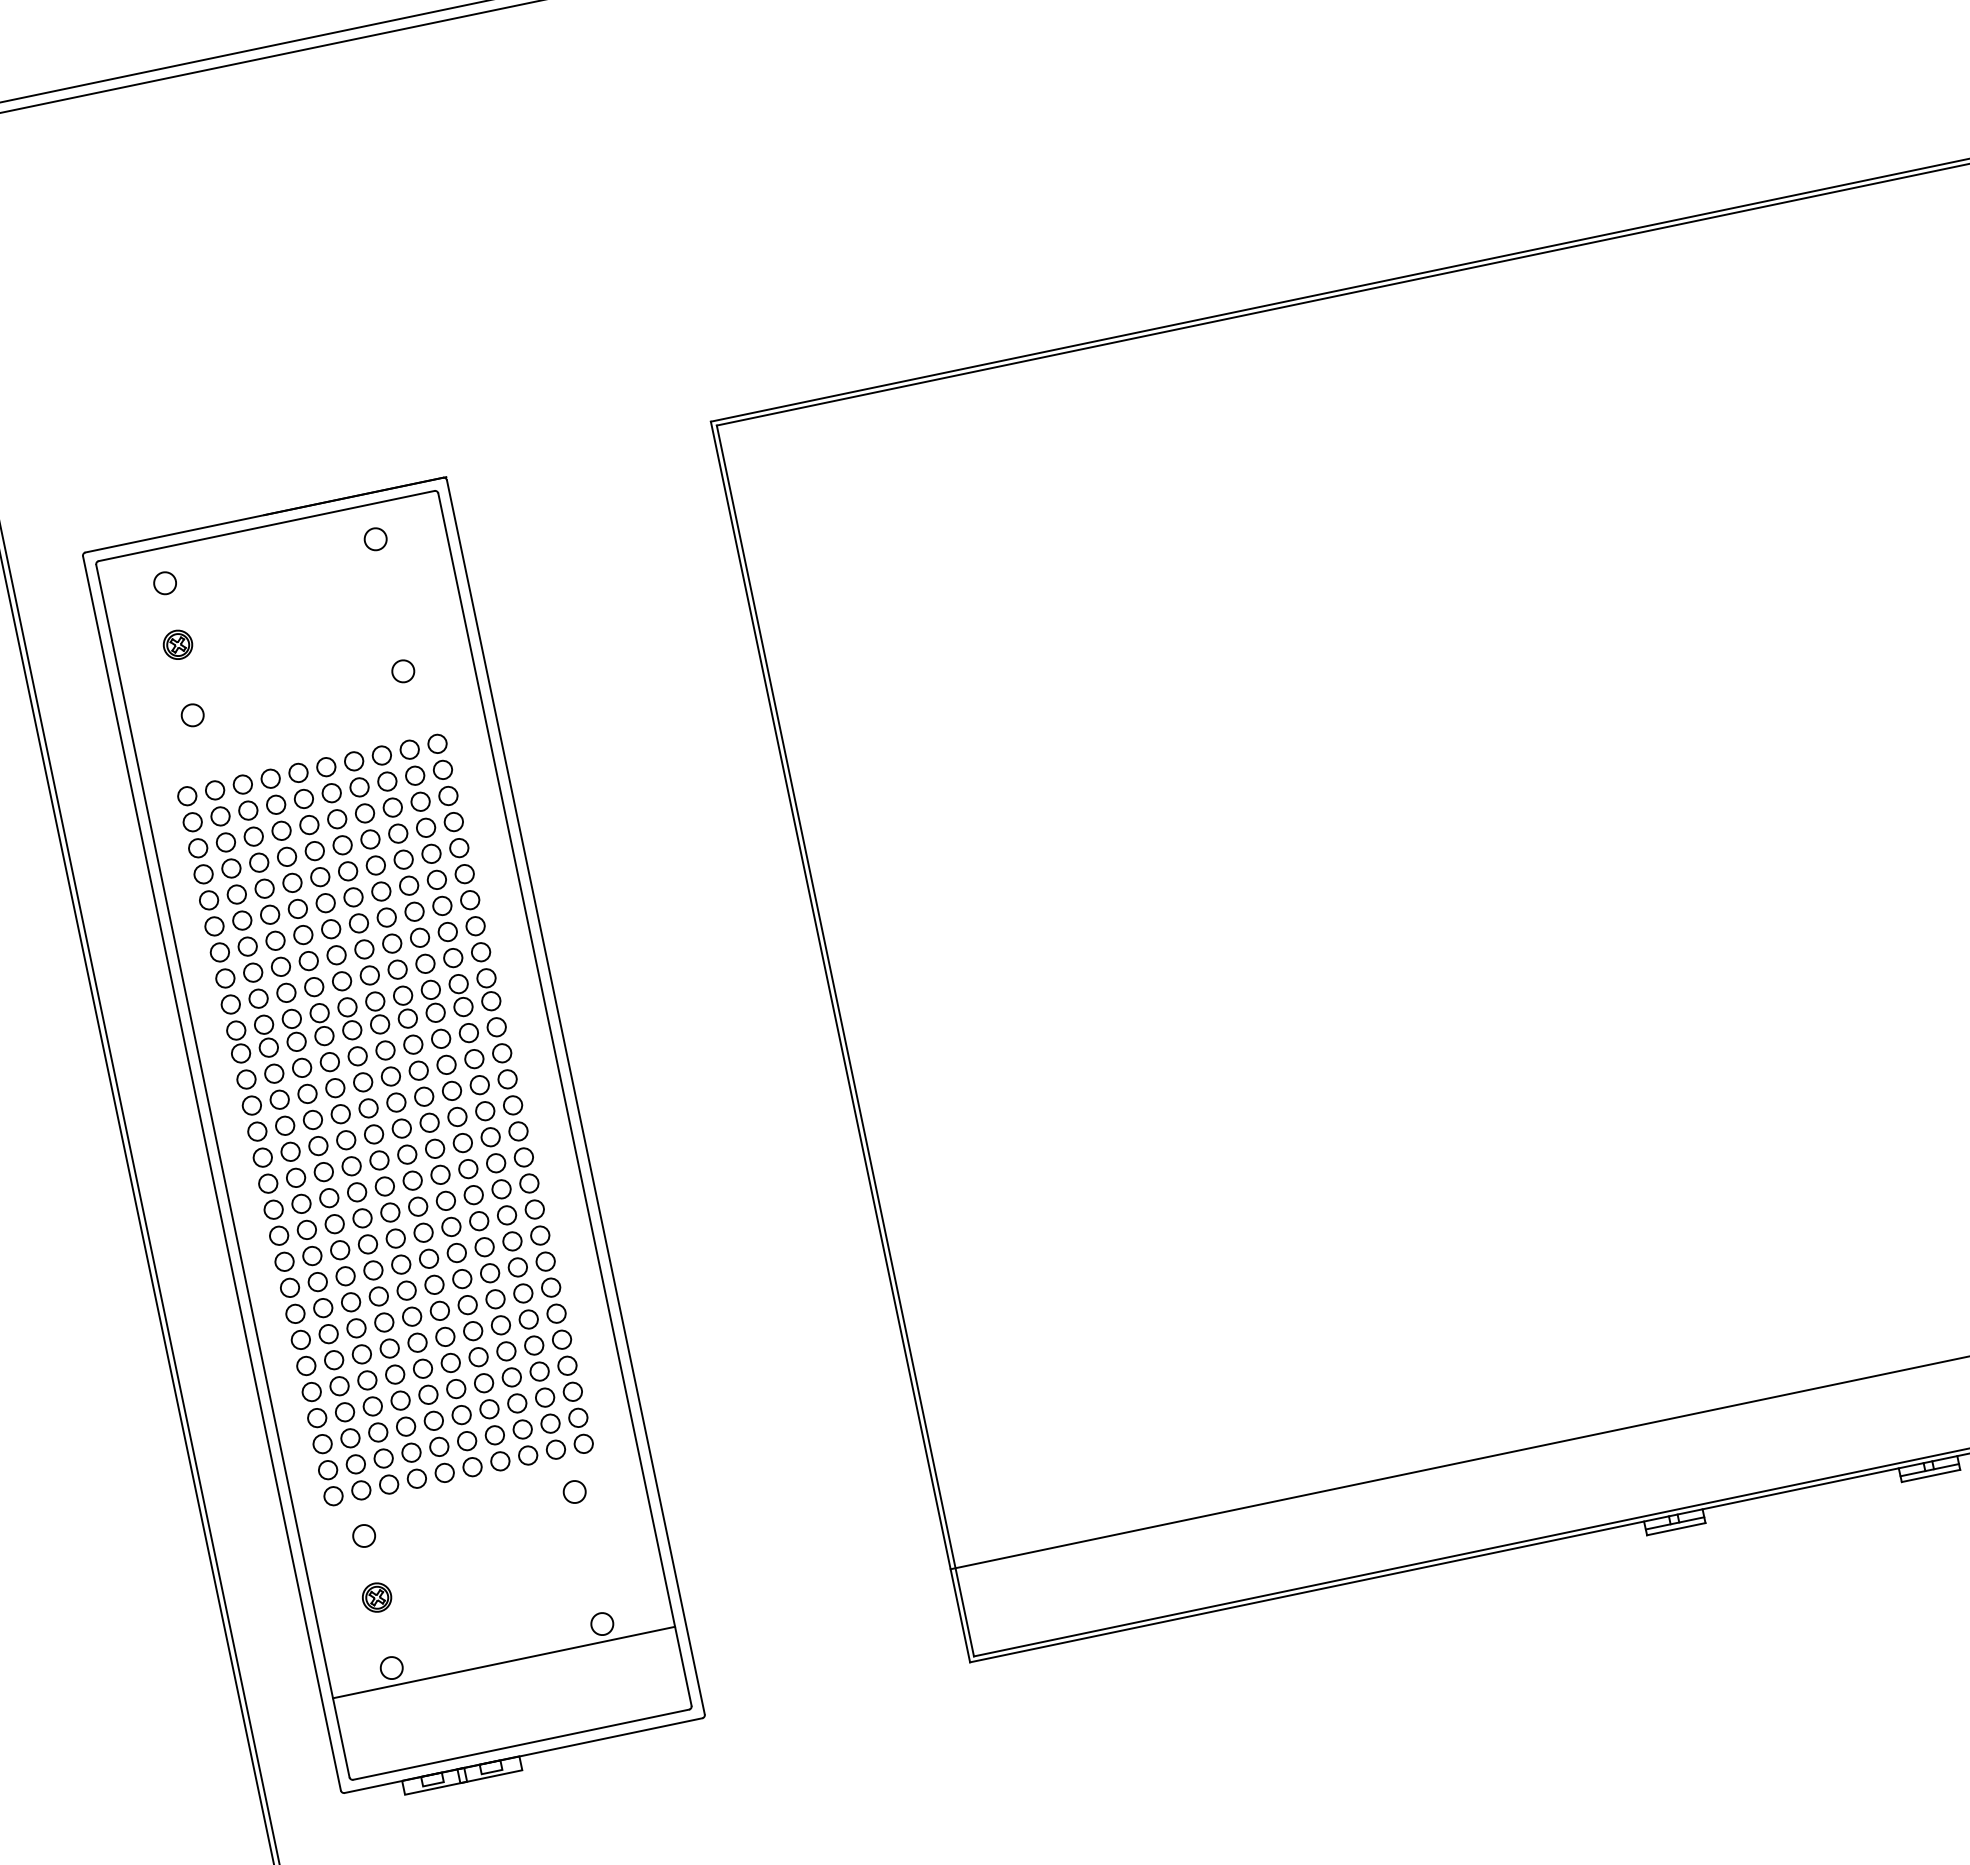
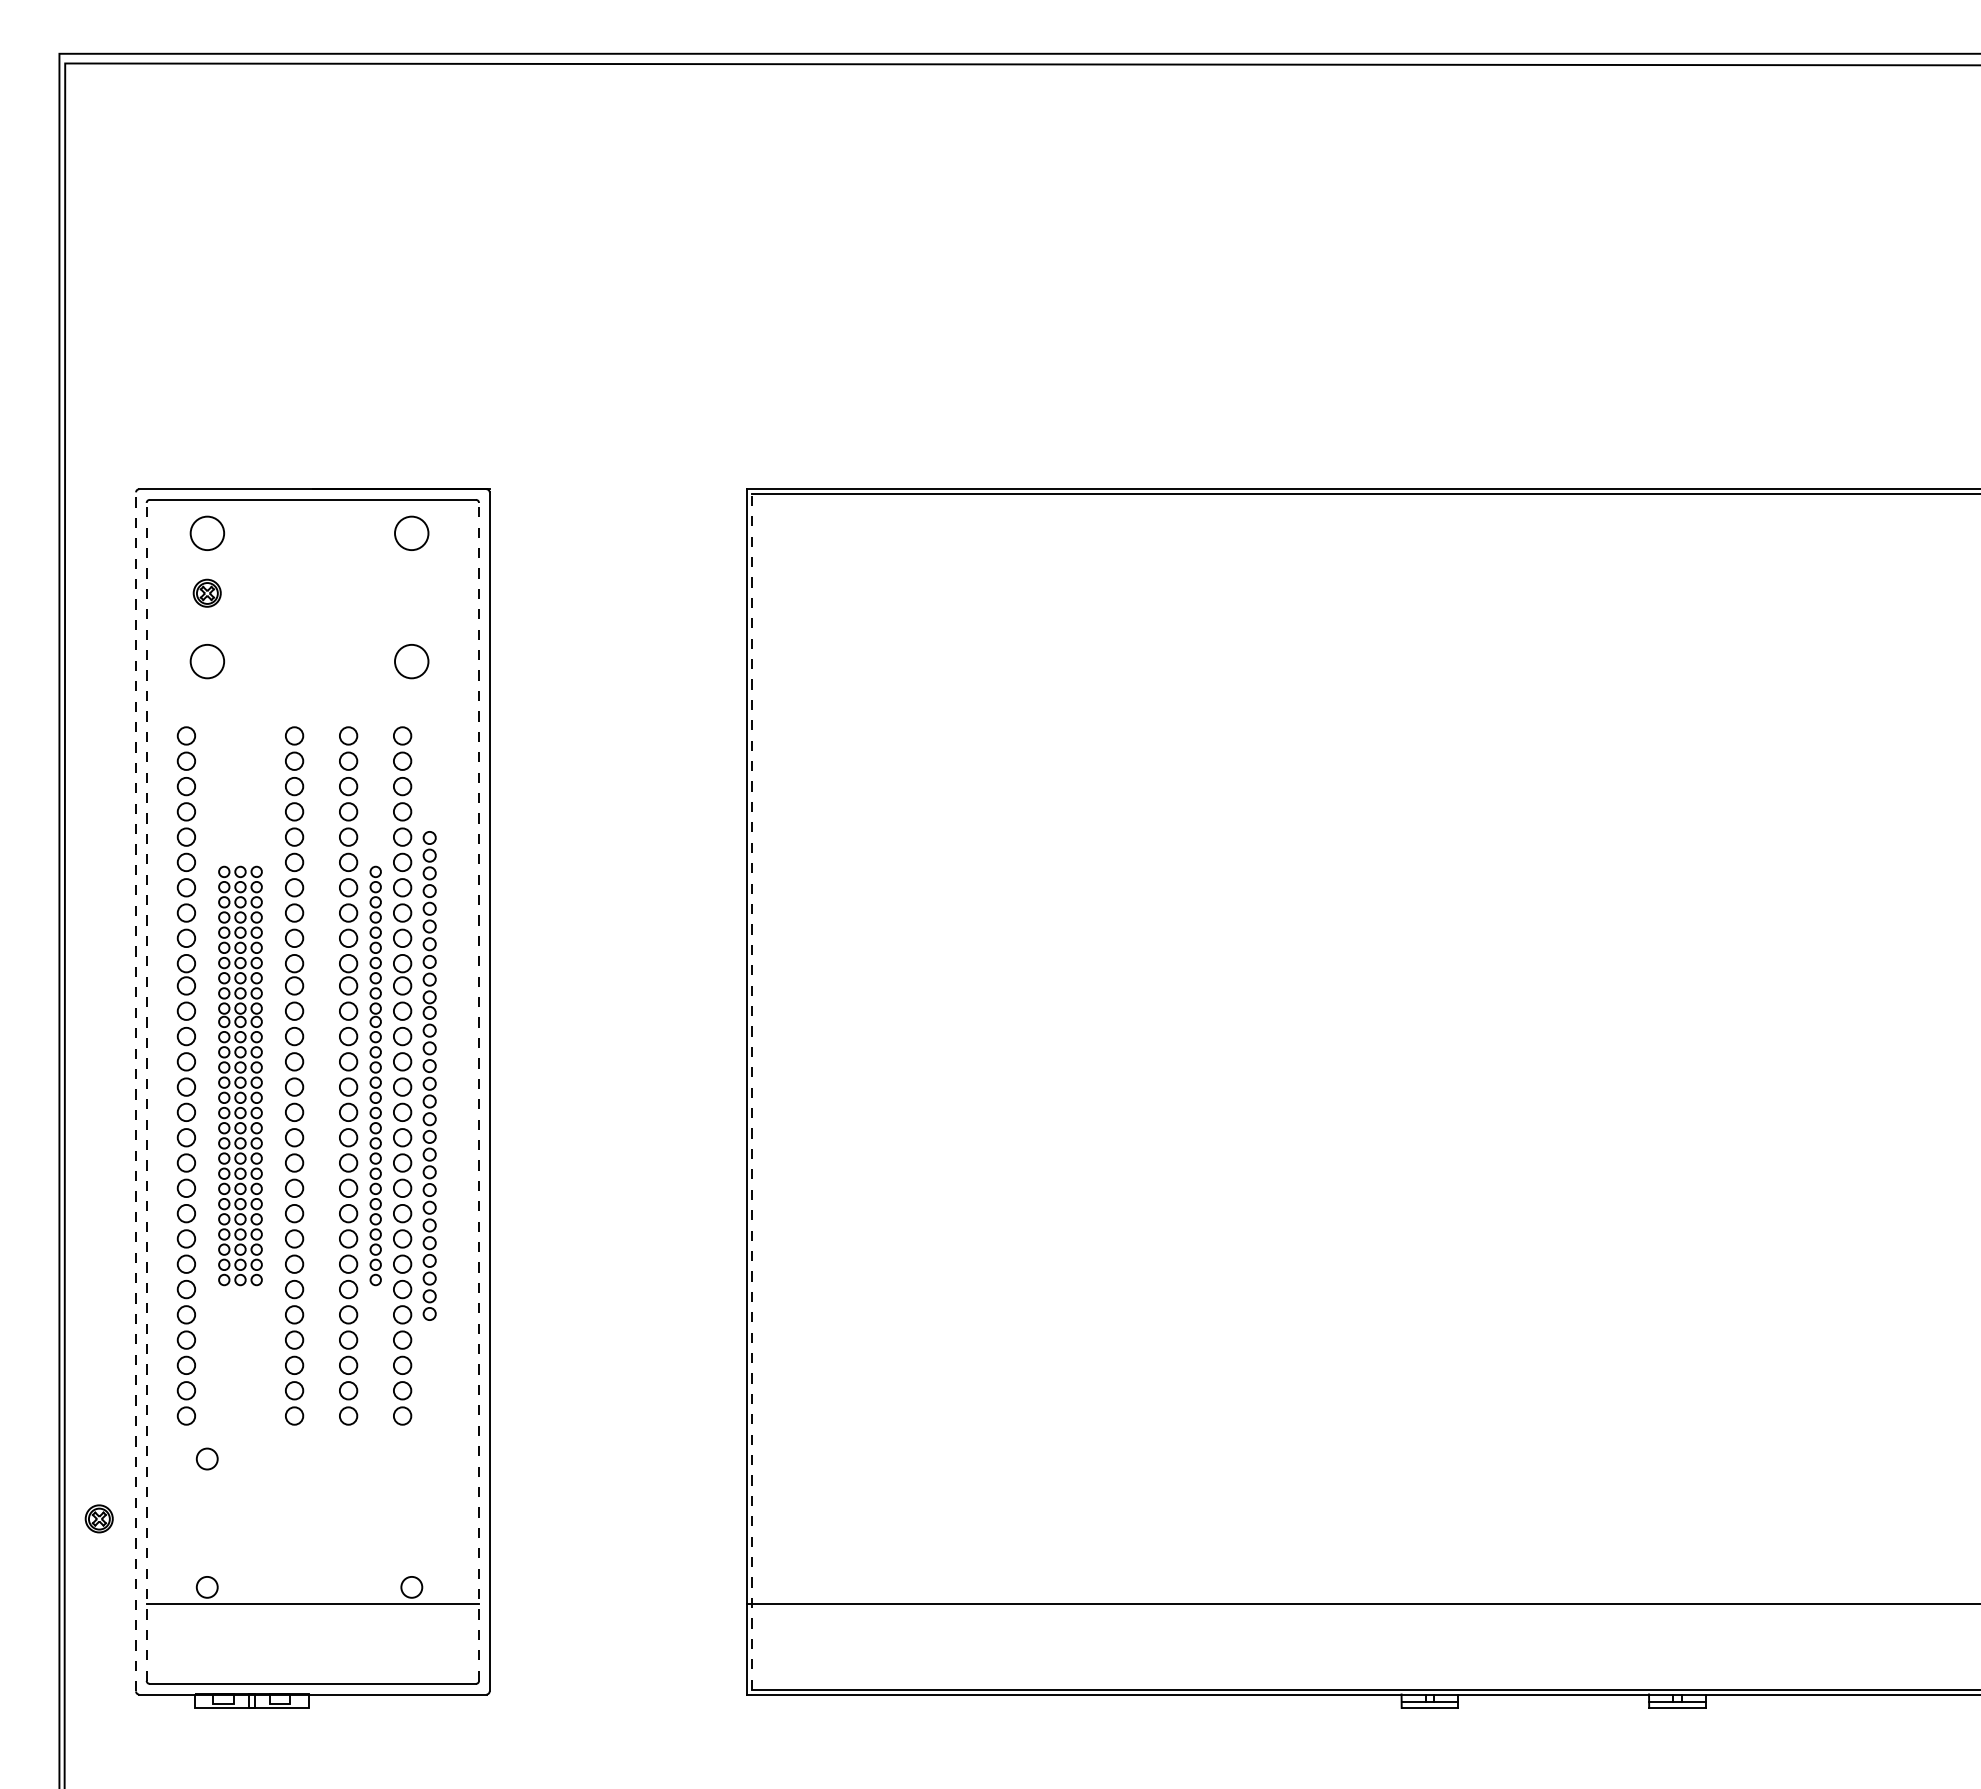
circle: (375, 539) -> (411, 533), size x1.6
circle: (164, 583) -> (206, 533), size x1.6
circle: (402, 671) -> (411, 661), size x1.6
circle: (191, 715) -> (206, 661), size x1.6
line: (845, 1040) -> (751, 1091), solid -> dashed
part: (510, 1093) -> (429, 1075), size x0.7
line: (565, 1099) -> (479, 1091), solid -> dashed
part: (454, 1105) -> (375, 1075), size x0.6
part: (399, 1116) -> (321, 1075), removed
part: (315, 1134) -> (240, 1075), size x0.6
line: (222, 1170) -> (146, 1091), solid -> dashed
line: (212, 1172) -> (136, 1091), solid -> dashed
circle: (574, 1491) -> (411, 1458), removed
part: (376, 1597) -> (98, 1518), moved

